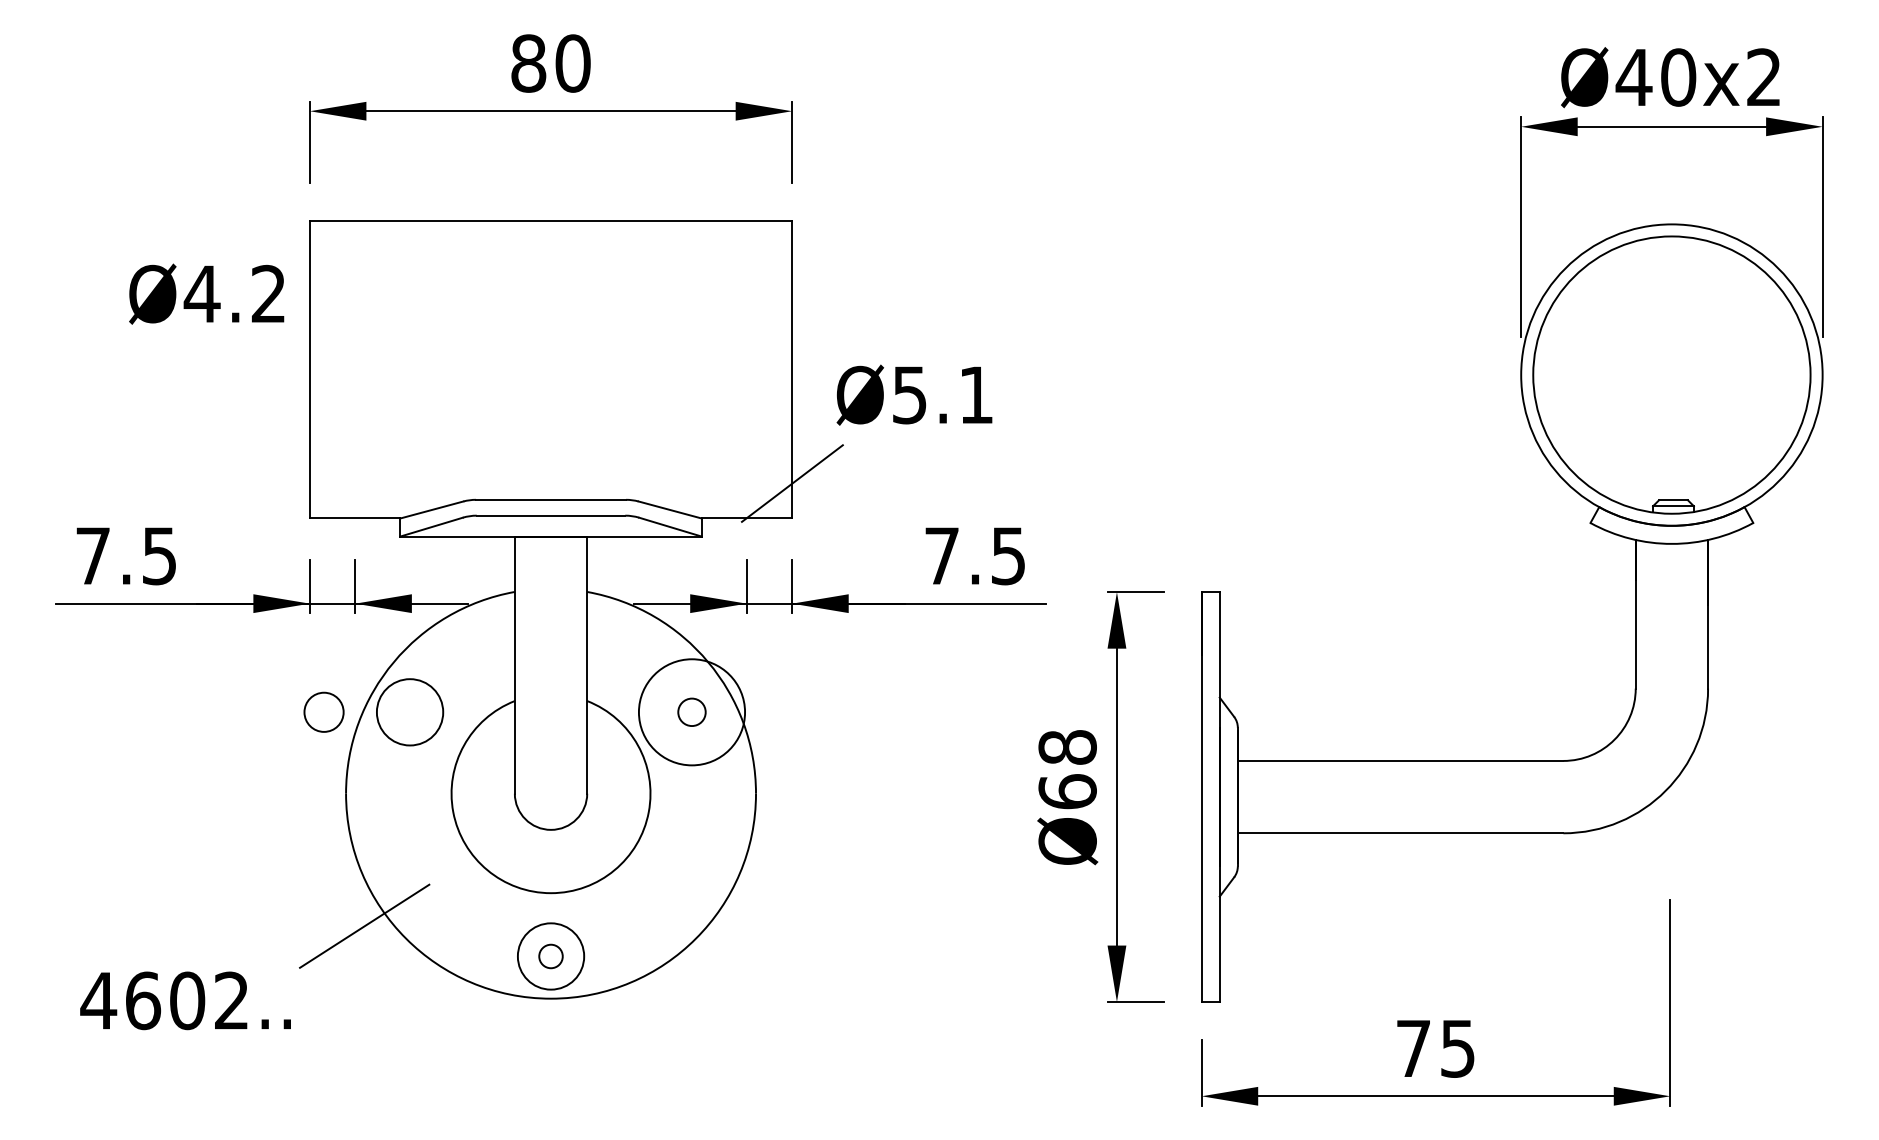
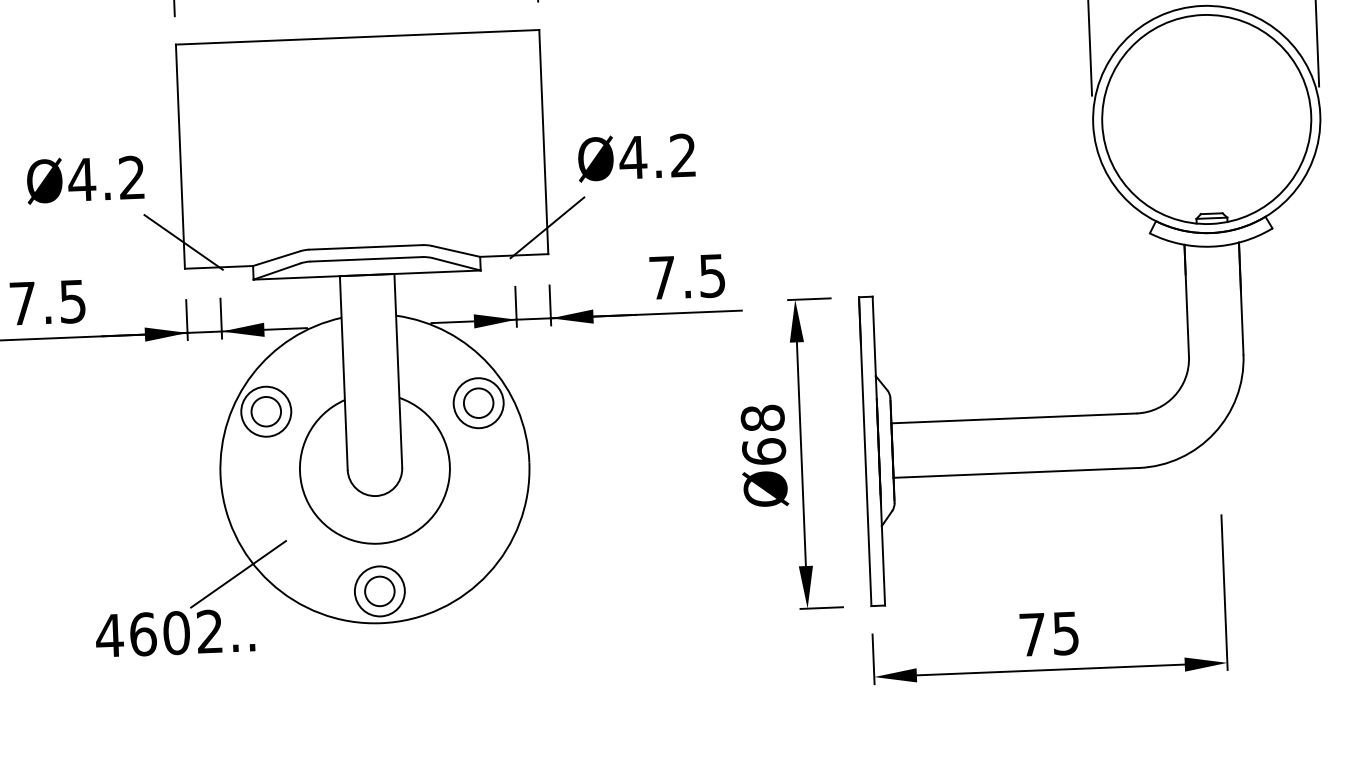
text: (206, 293) -> (85, 179), moved
text: (941, 394) -> (657, 156), Ø5.1 -> Ø4.2
line: (309, 483) -> (183, 242), added
circle: (323, 711) -> (265, 411), moved
circle: (691, 711) -> (478, 402), size x1.43
circle: (691, 712) -> (478, 403), size x0.62
circle: (550, 956) -> (379, 591), size x1.67
text: (185, 1000) -> (175, 632), moved

